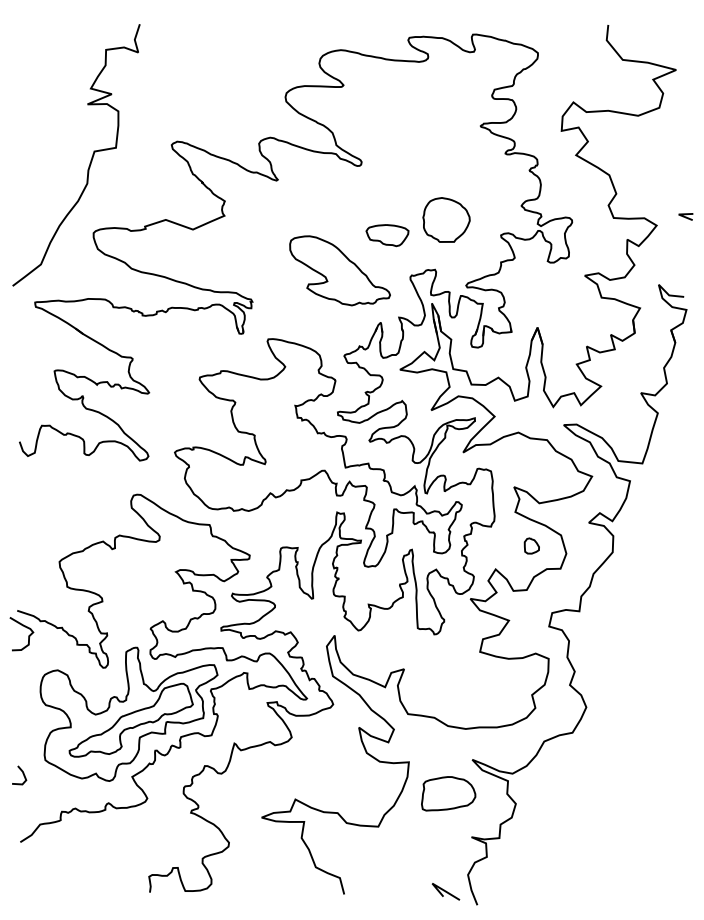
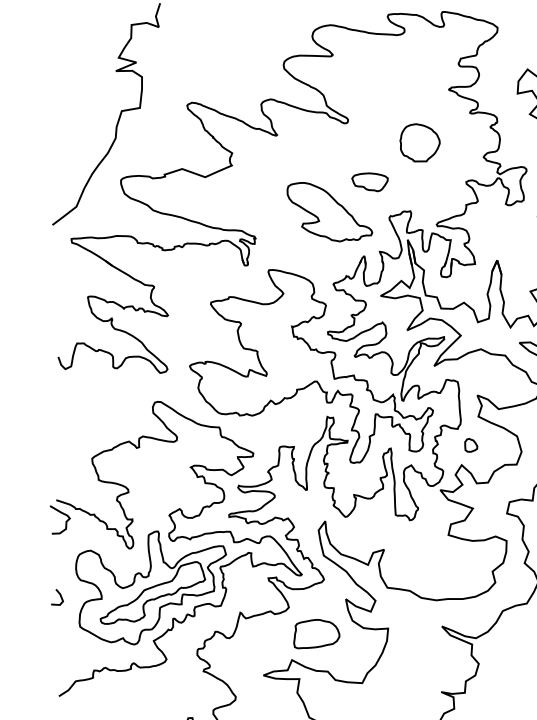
part: (446, 219) -> (420, 142), moved
part: (531, 545) -> (470, 444), moved
line: (22, 773) -> (59, 595), moved
part: (448, 793) -> (316, 633), moved

